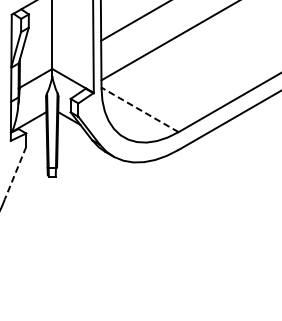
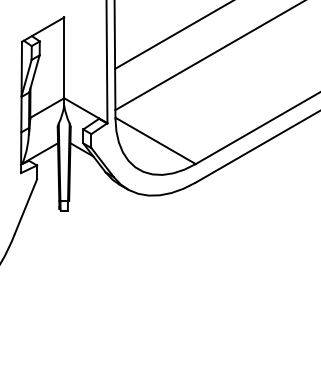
line: (139, 109) -> (155, 140), dashed -> solid
line: (15, 172) -> (25, 206), dashed -> solid

